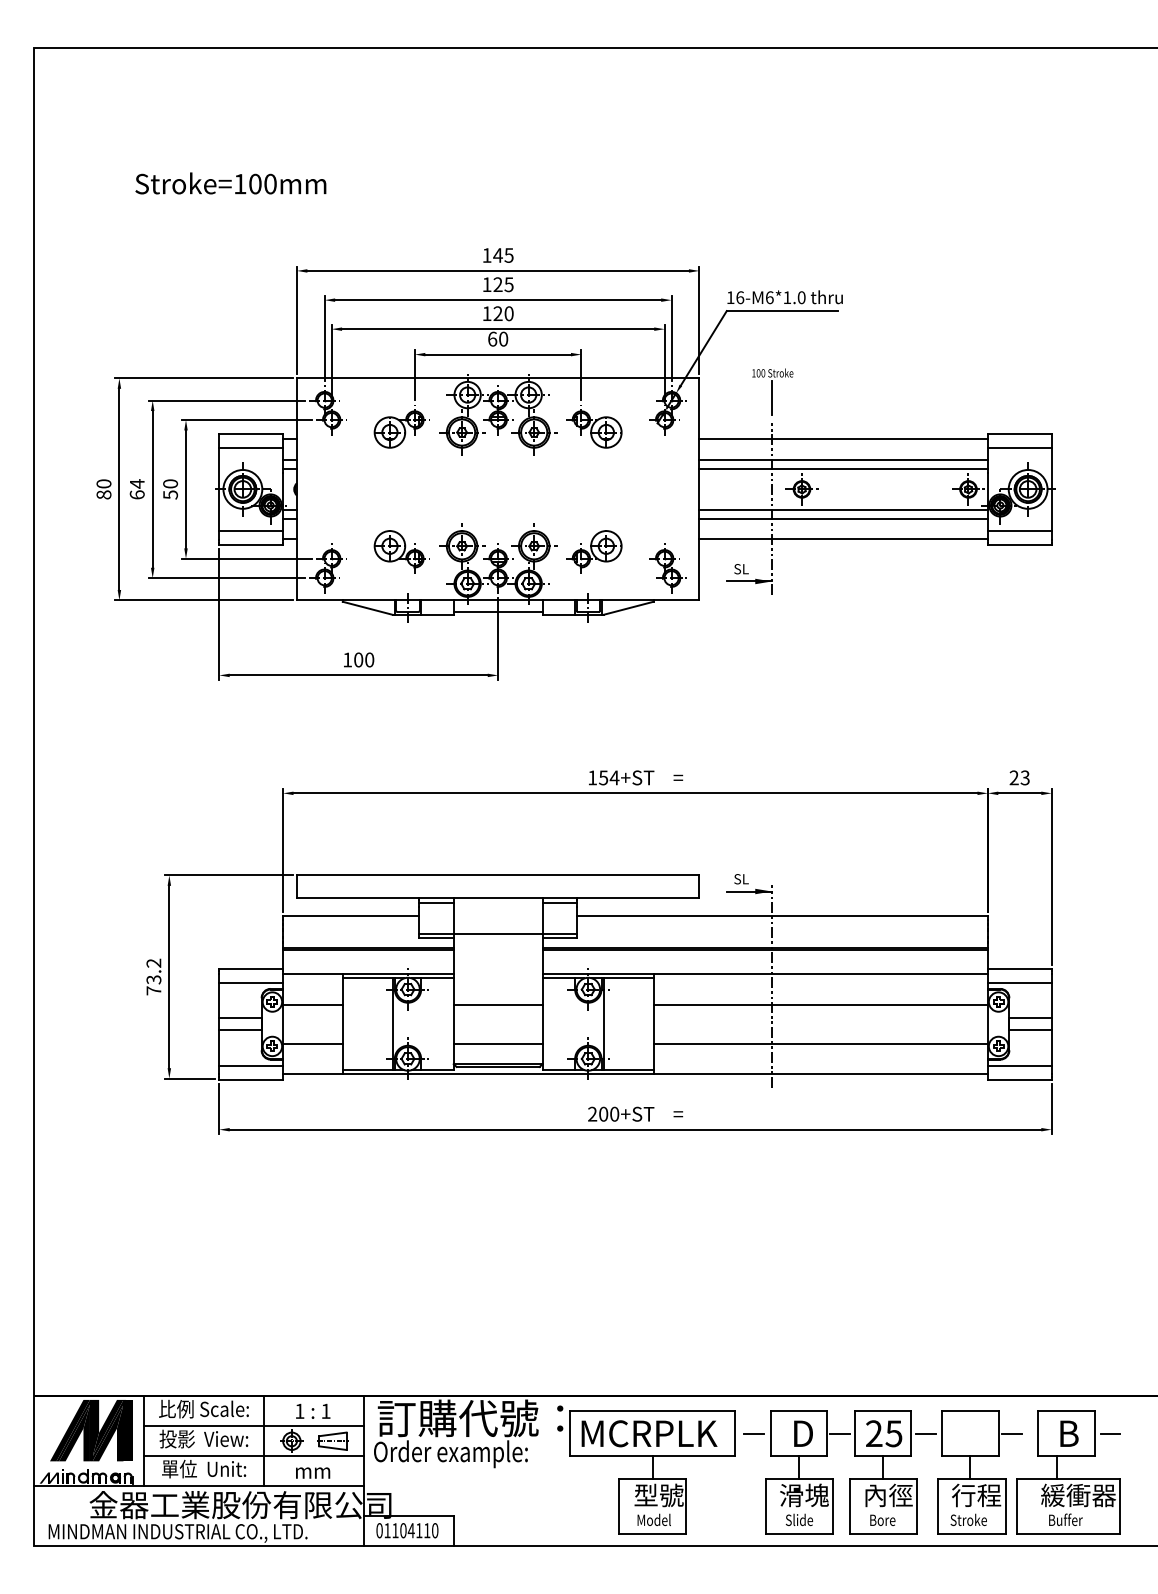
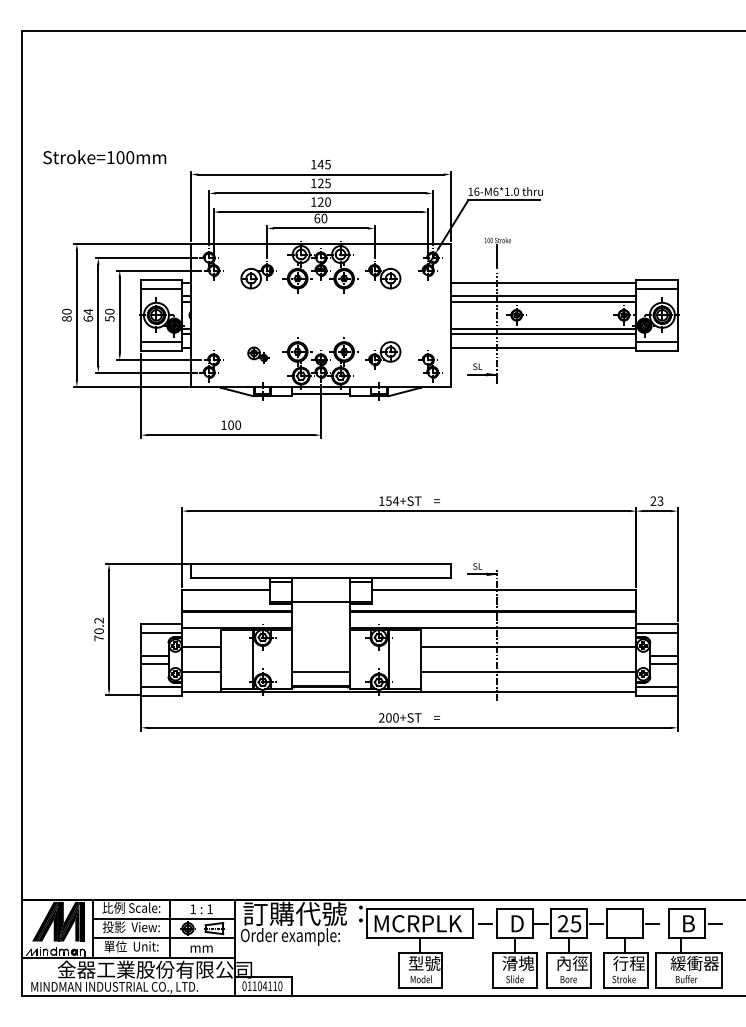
text: (230, 183) -> (104, 157), moved
part: (401, 551) -> (258, 355), size x0.6
text: (152, 980) -> (98, 631), 73.2 -> 70.2
line: (497, 1004) -> (320, 647), removed

